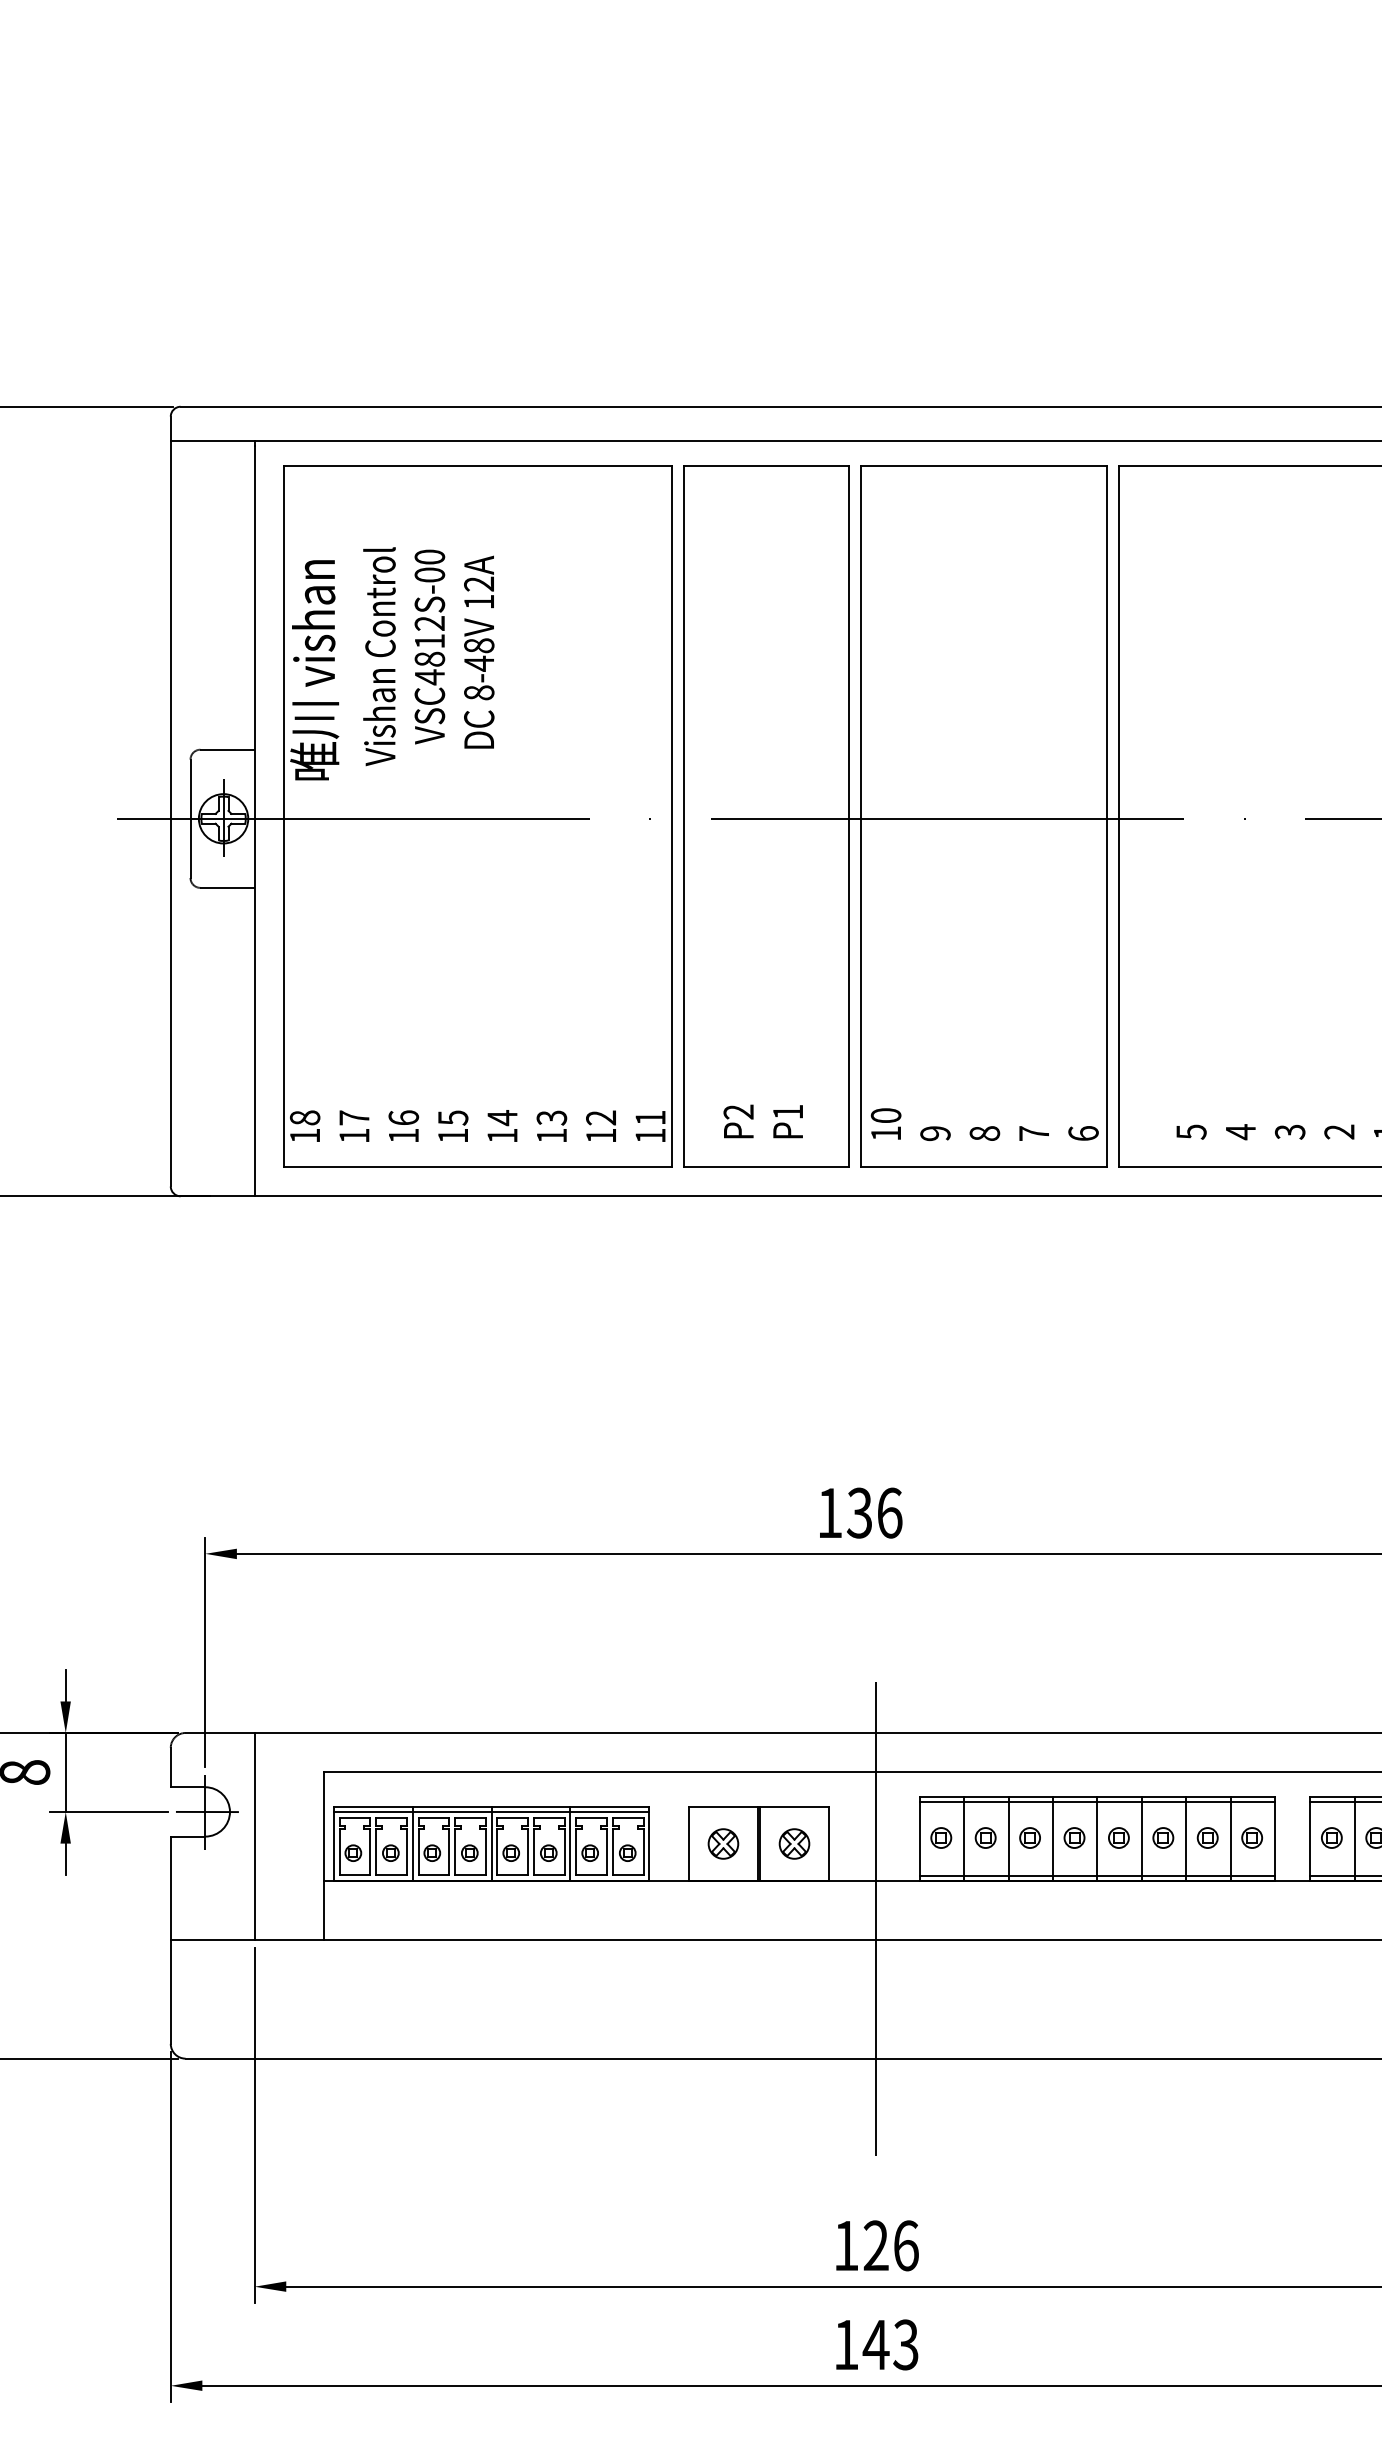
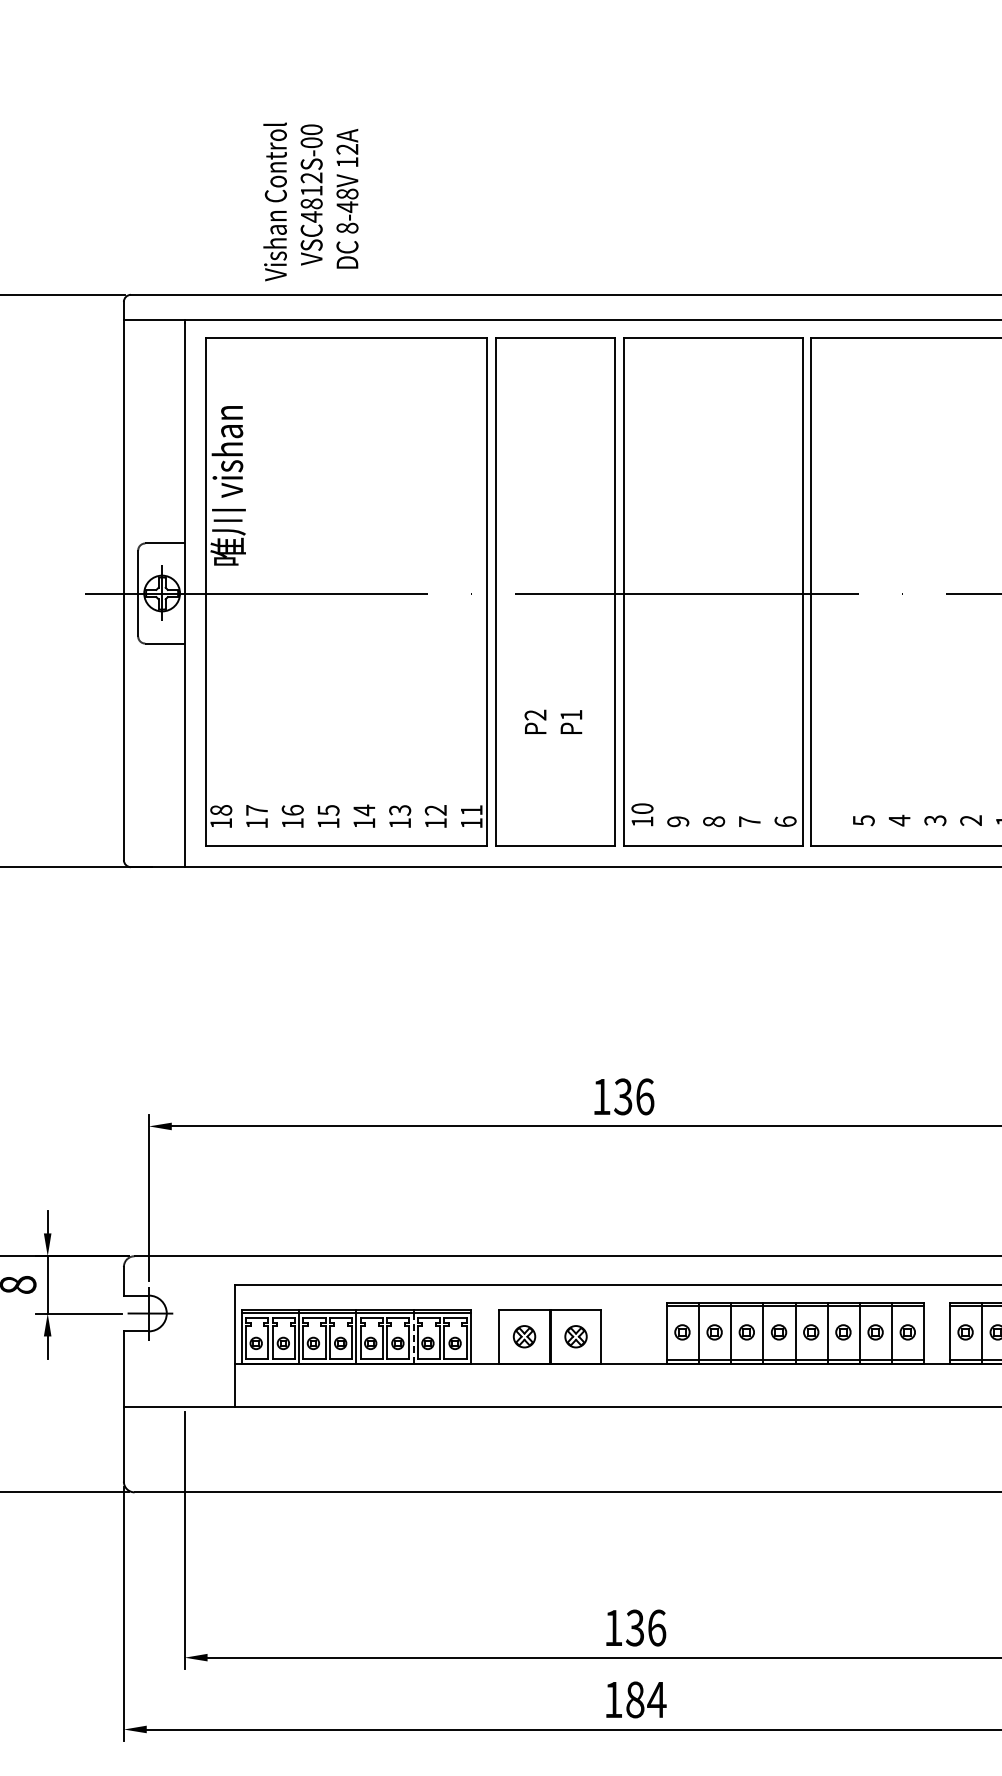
text: (428, 655) -> (310, 201), moved
text: (763, 1120) -> (553, 721), moved
line: (254, 1836) -> (184, 1331), removed
line: (570, 1847) -> (413, 1339), solid -> dashed
line: (876, 1933) -> (635, 1401), removed
text: (875, 2245) -> (634, 1627), 126 -> 136
text: (890, 2344) -> (645, 1699), 143 -> 184

